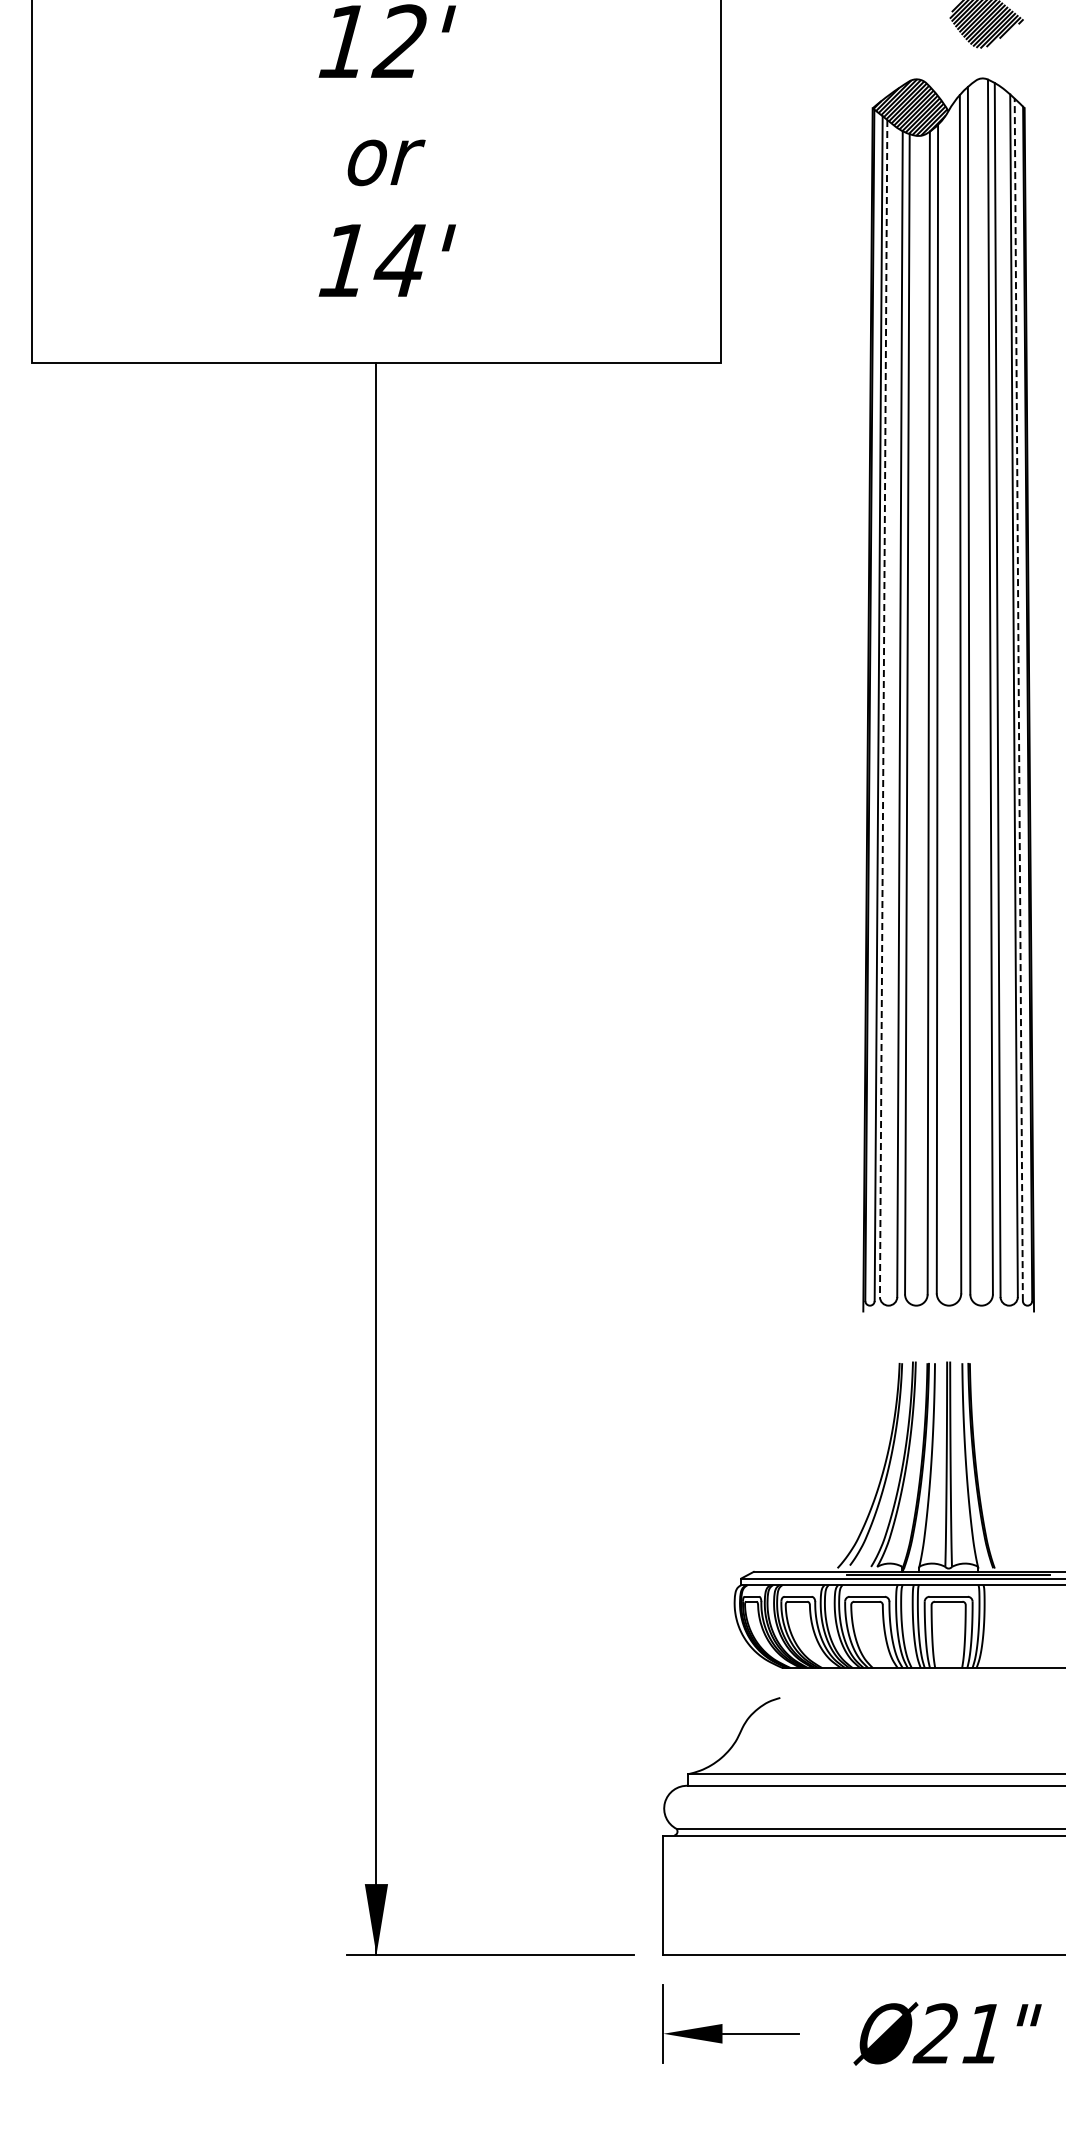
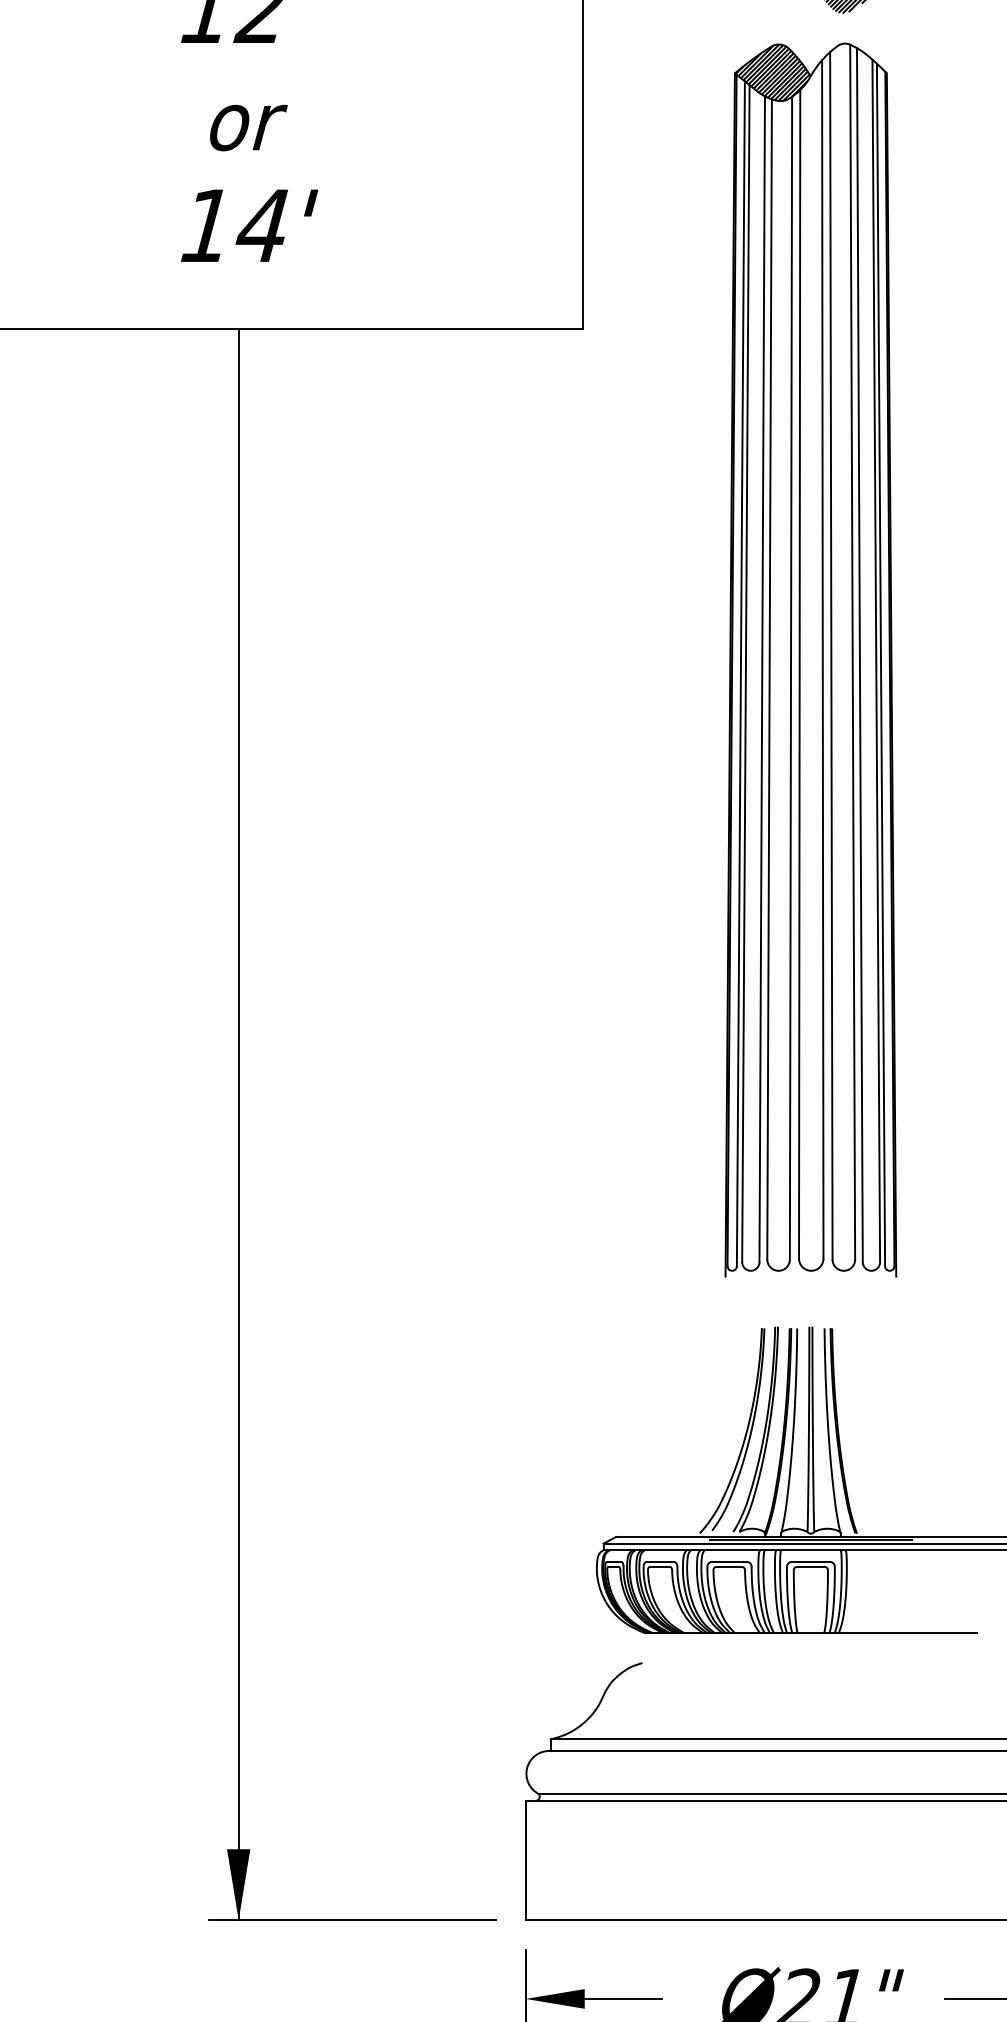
line: (1018, 699) -> (880, 664), dashed -> solid
line: (883, 708) -> (745, 673), dashed -> solid

